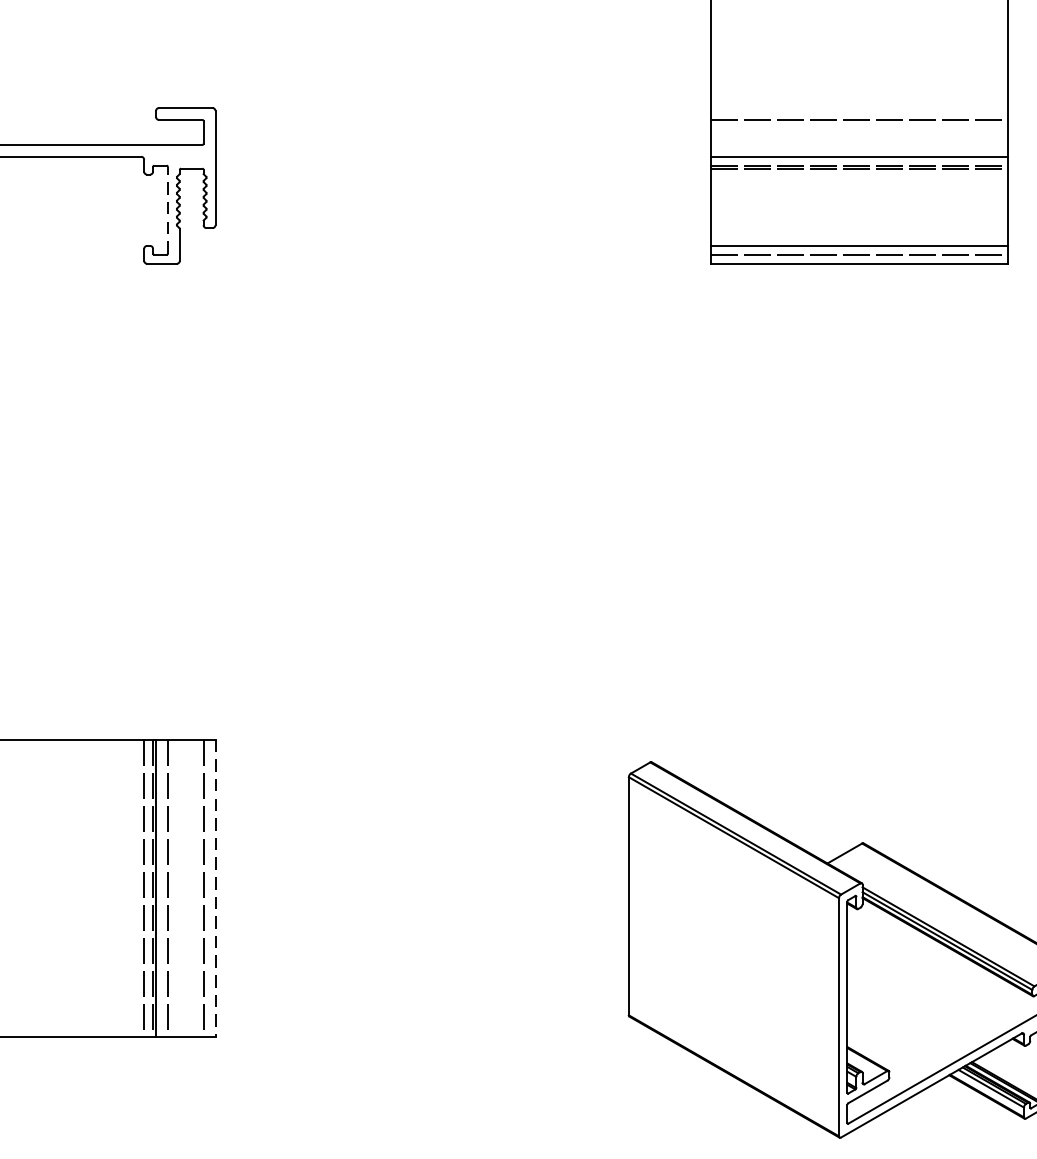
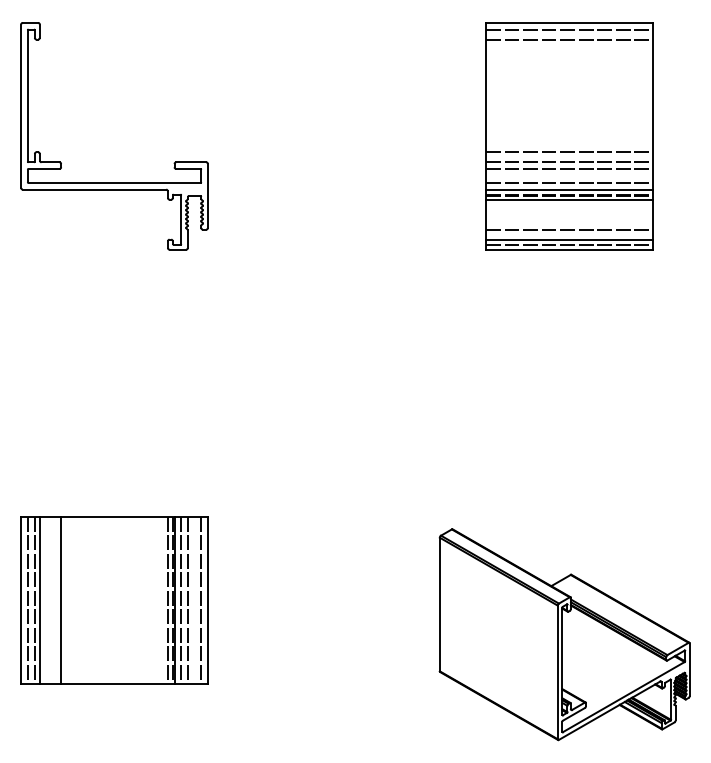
line: (859, 90) -> (569, 152), added
line: (859, 108) -> (569, 162), added
line: (859, 144) -> (569, 182), added
line: (859, 174) -> (569, 199), added
line: (168, 210) -> (181, 219), dashed -> solid
line: (859, 227) -> (569, 229), added
line: (179, 887) -> (187, 599), added
line: (214, 889) -> (207, 600), dashed -> solid

